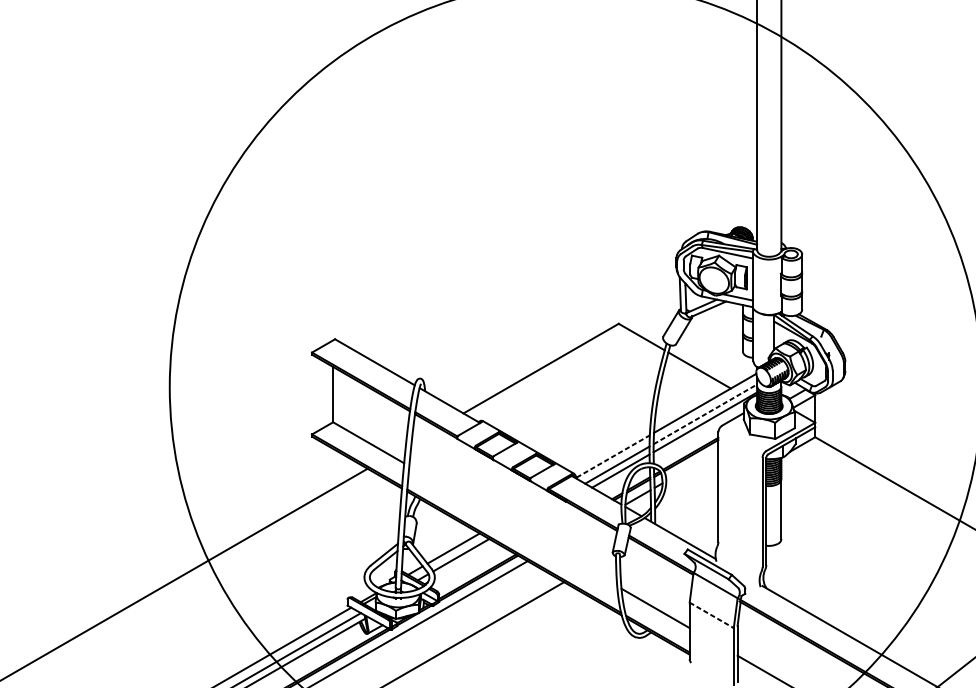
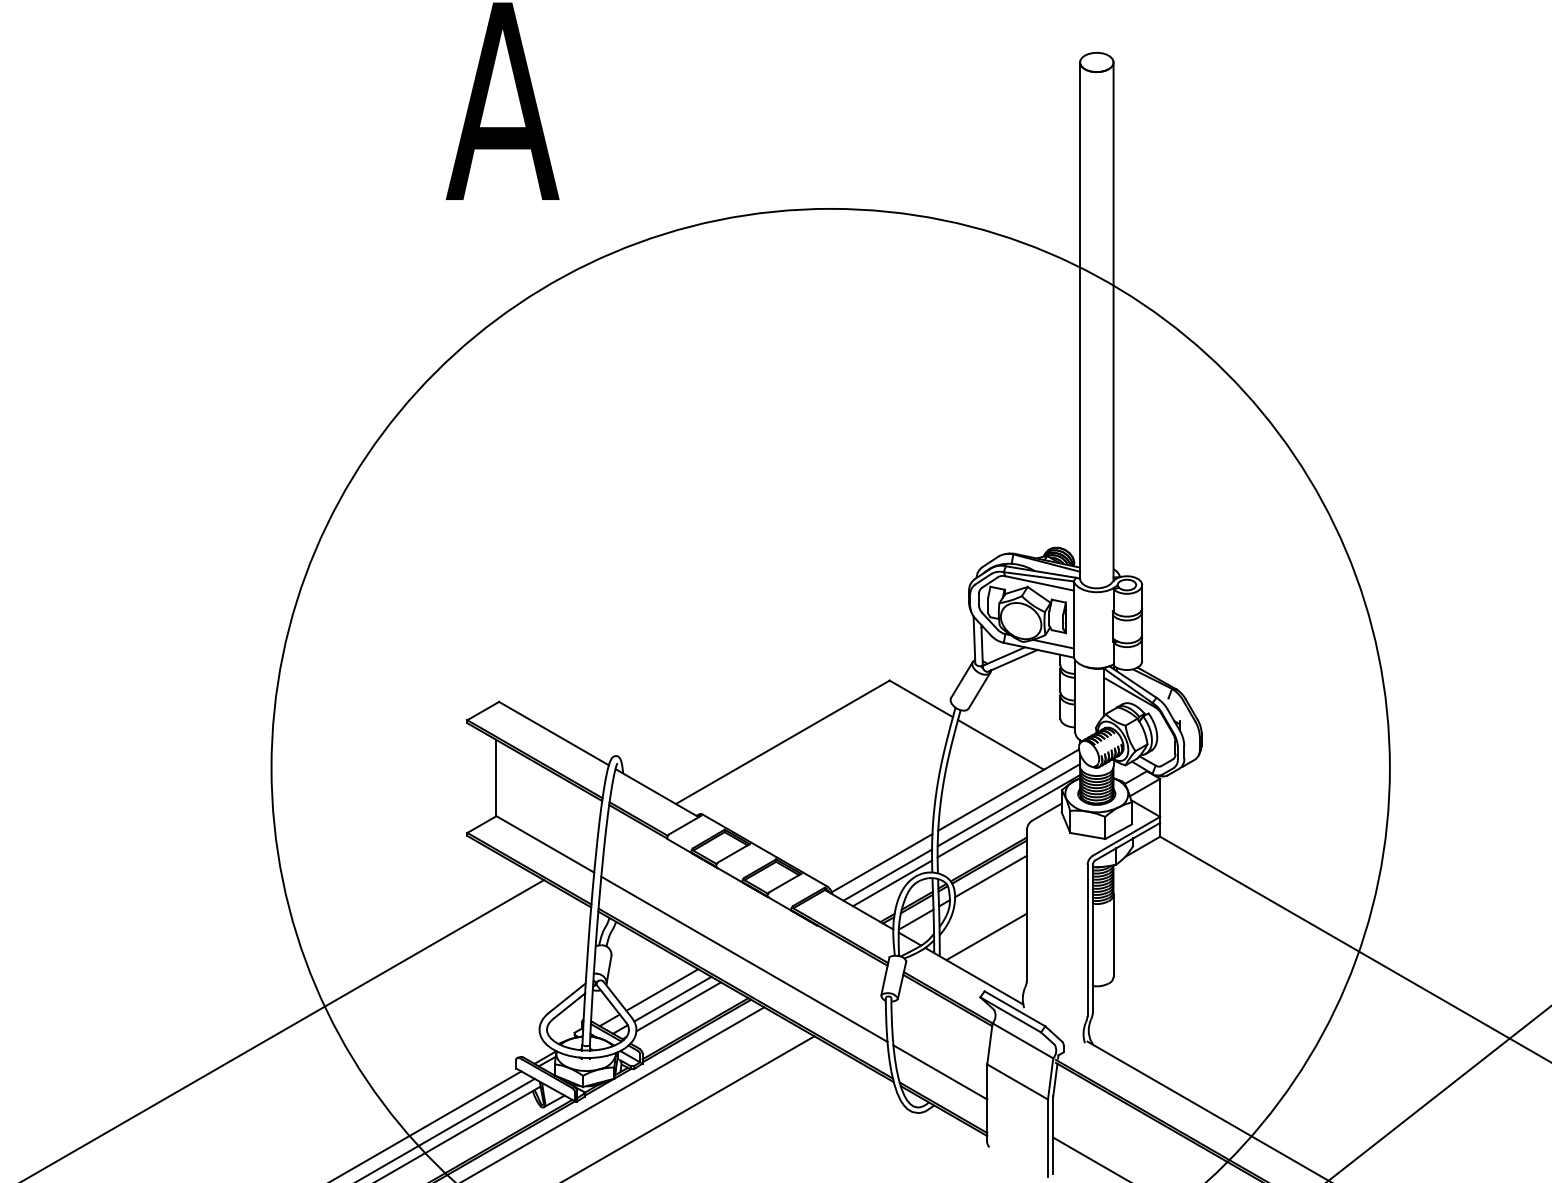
line: (705, 414) -> (1009, 805), dashed -> solid
line: (613, 455) -> (882, 862), dashed -> solid
line: (692, 466) -> (990, 876), added
line: (689, 509) -> (986, 936), added
line: (513, 525) -> (744, 958), added
line: (465, 560) -> (678, 1006), added
line: (712, 615) -> (1018, 1082), dashed -> solid

